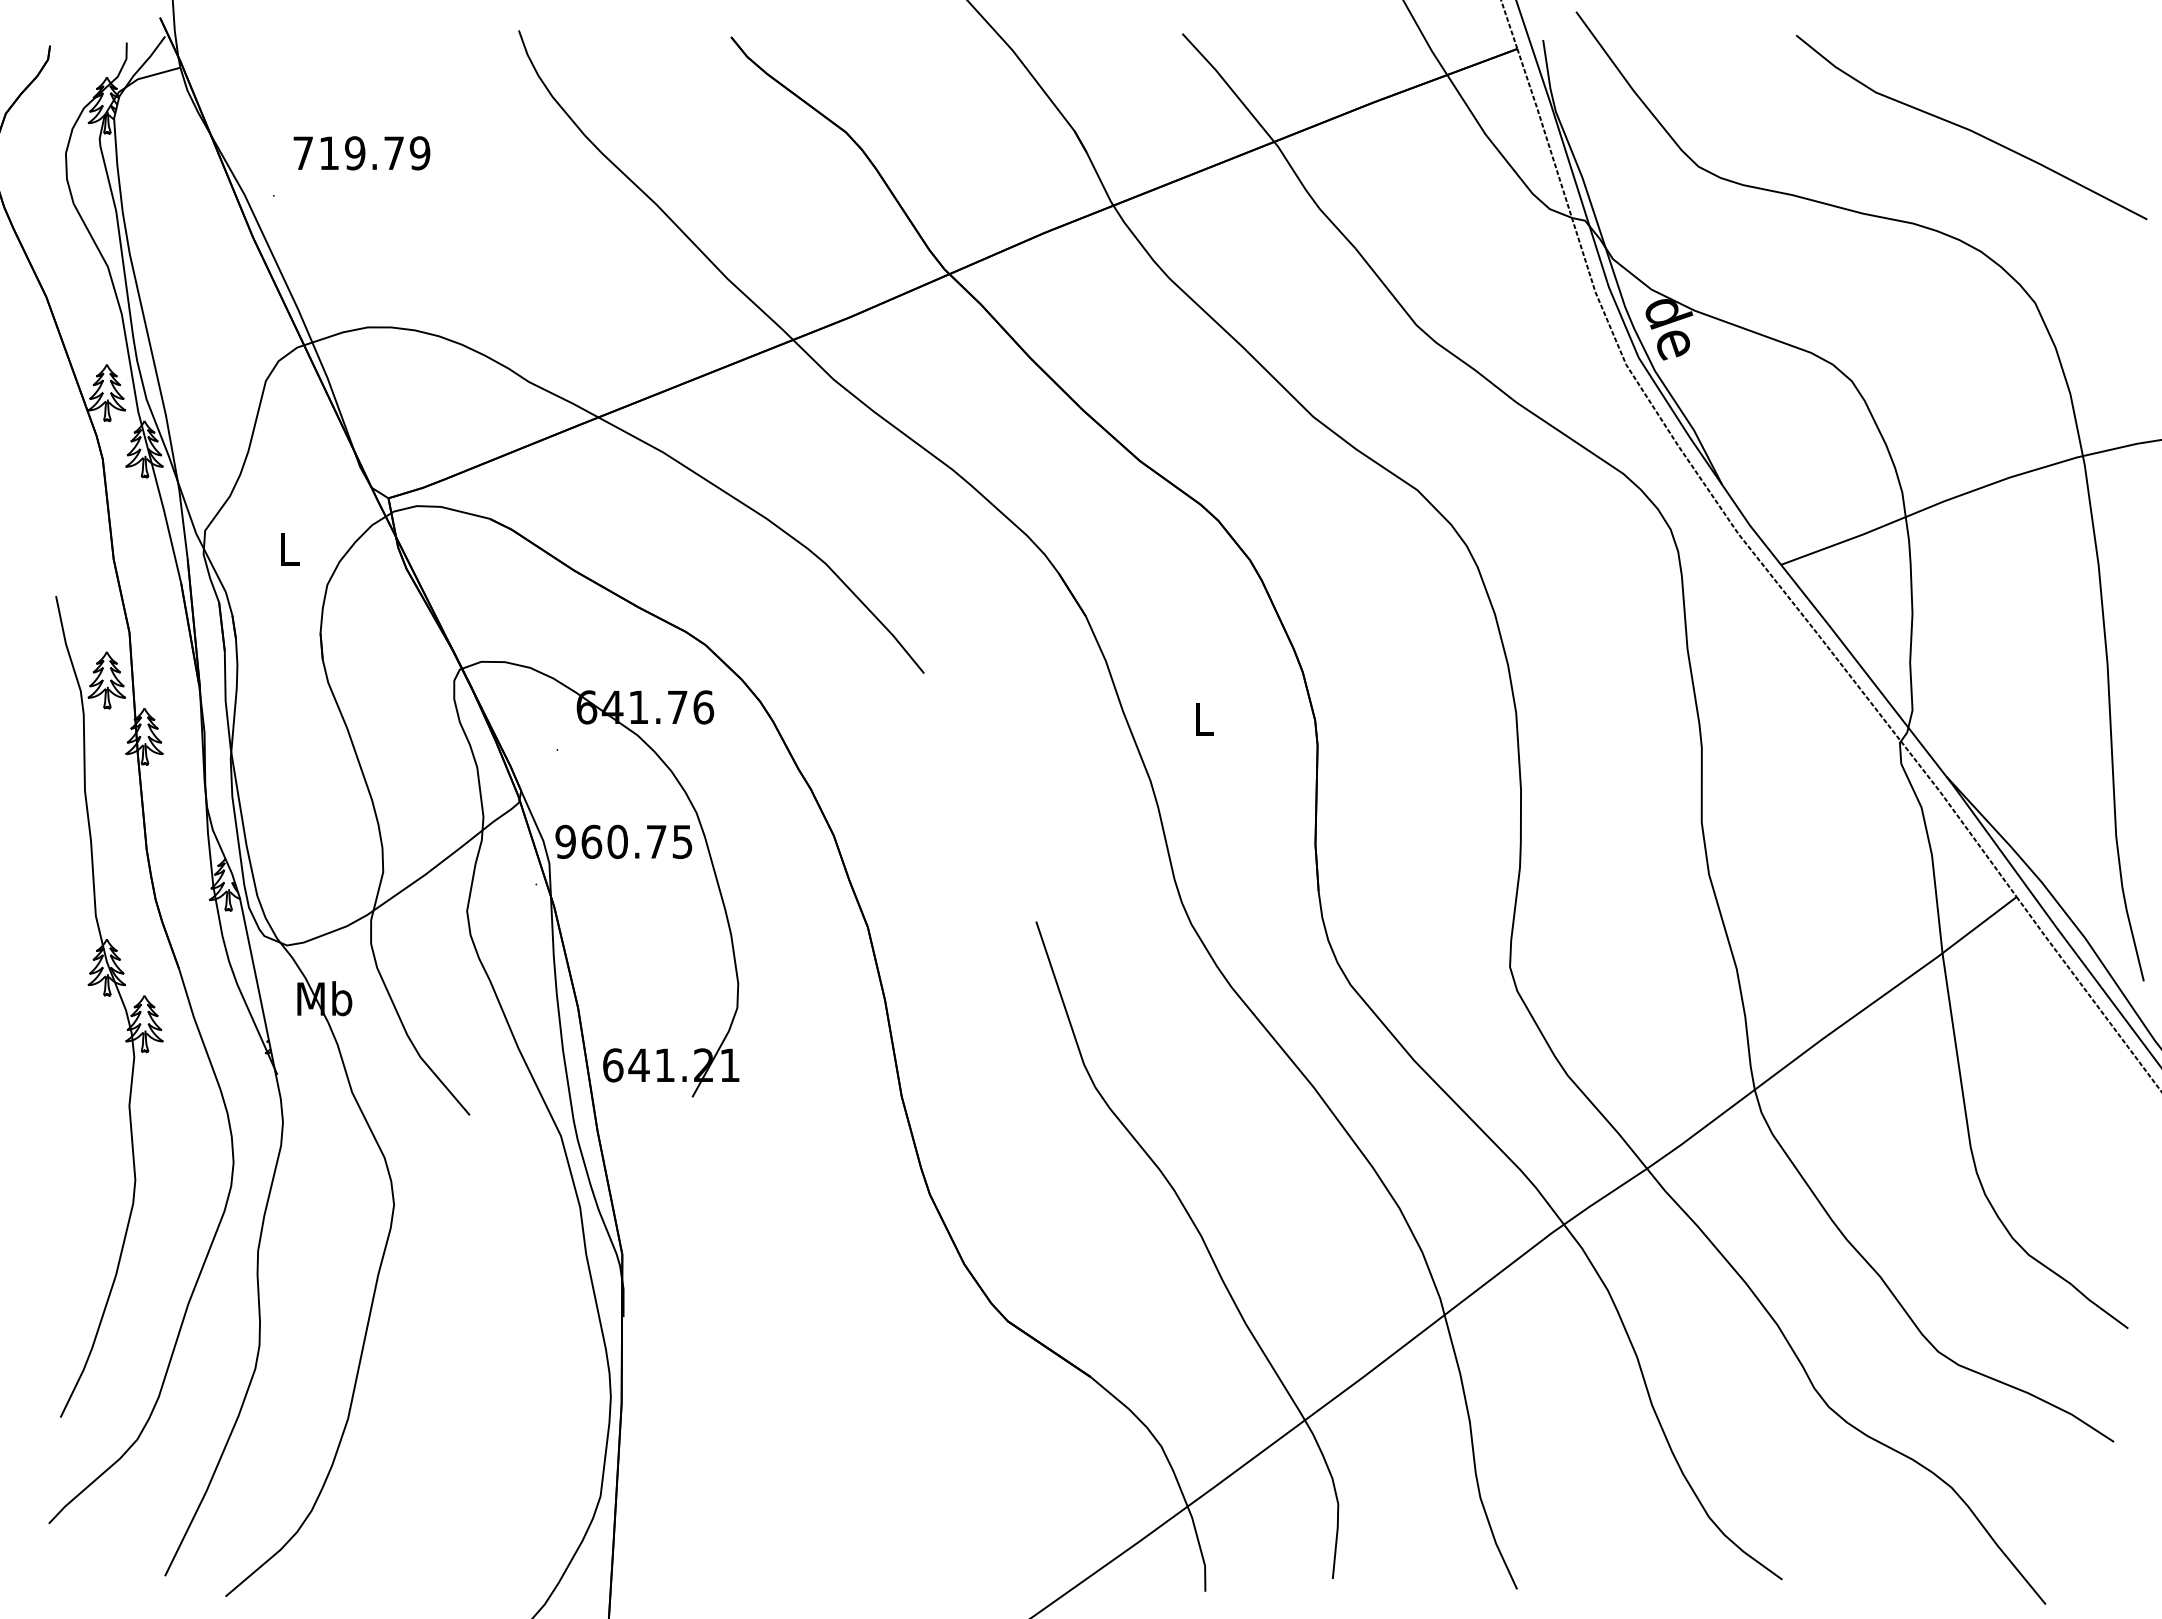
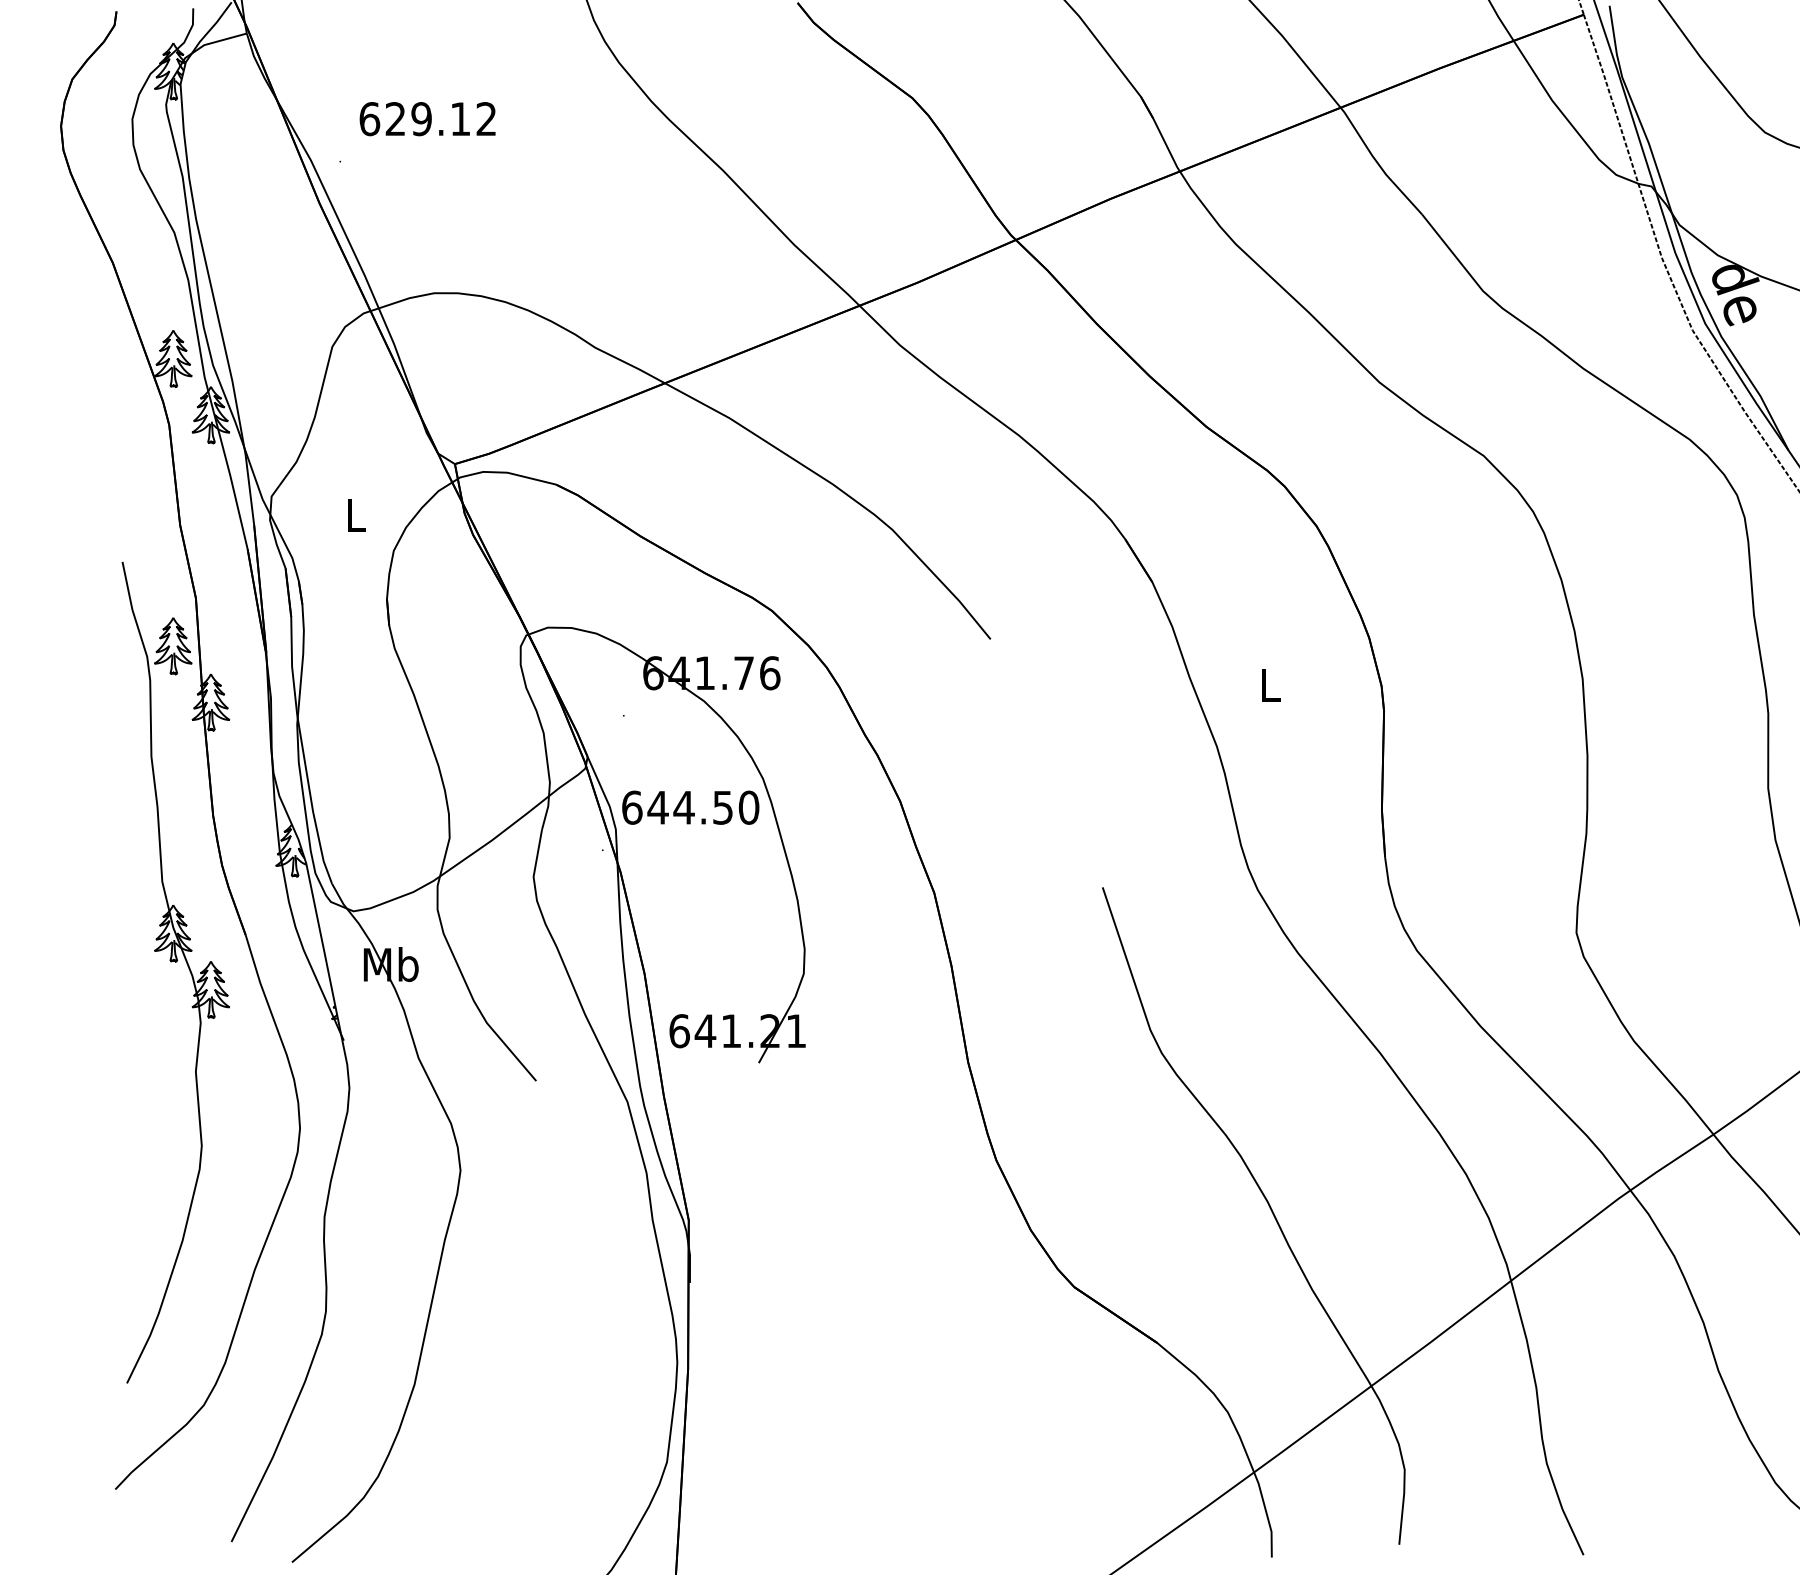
text: (361, 153) -> (427, 119), 719.79 -> 629.12
text: (623, 841) -> (689, 807), 960.75 -> 644.50

